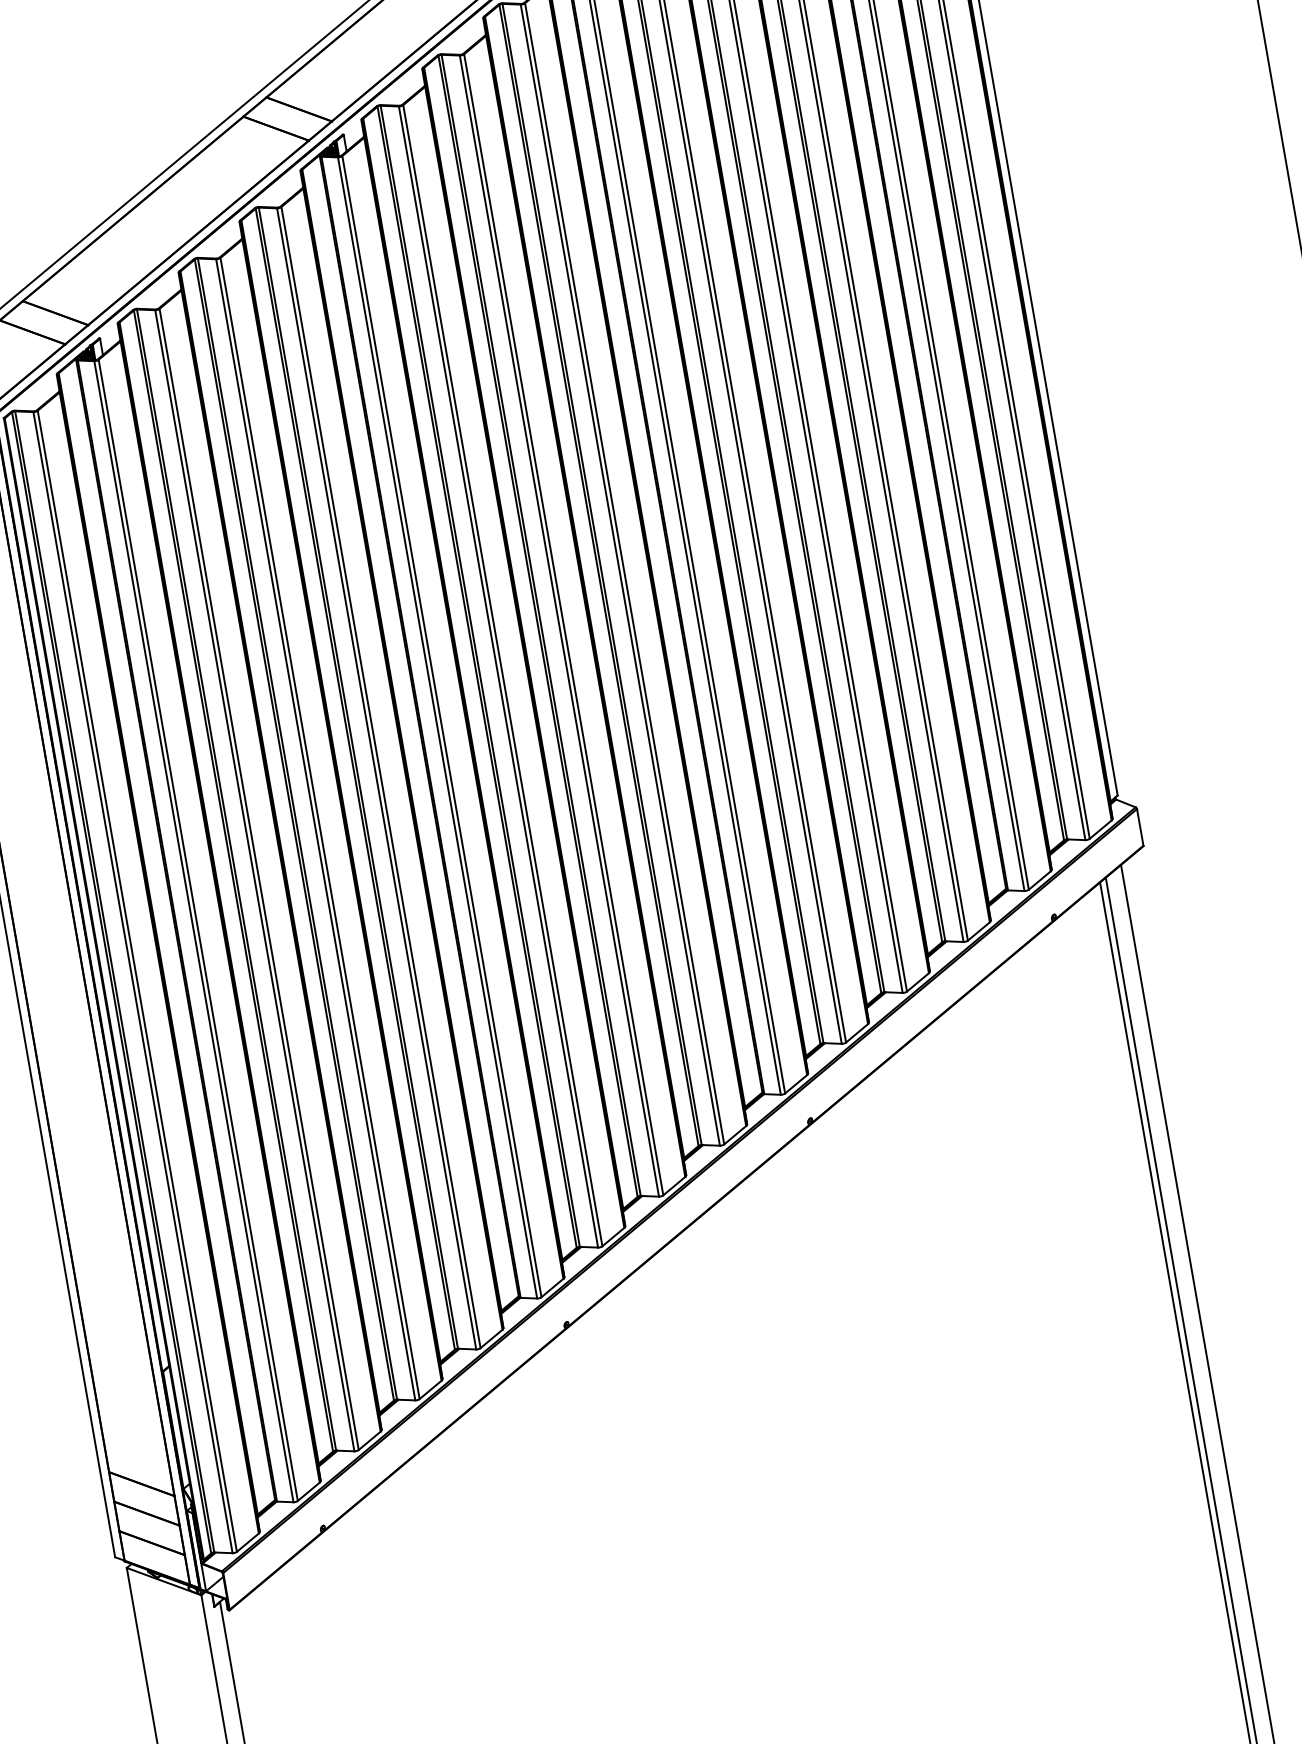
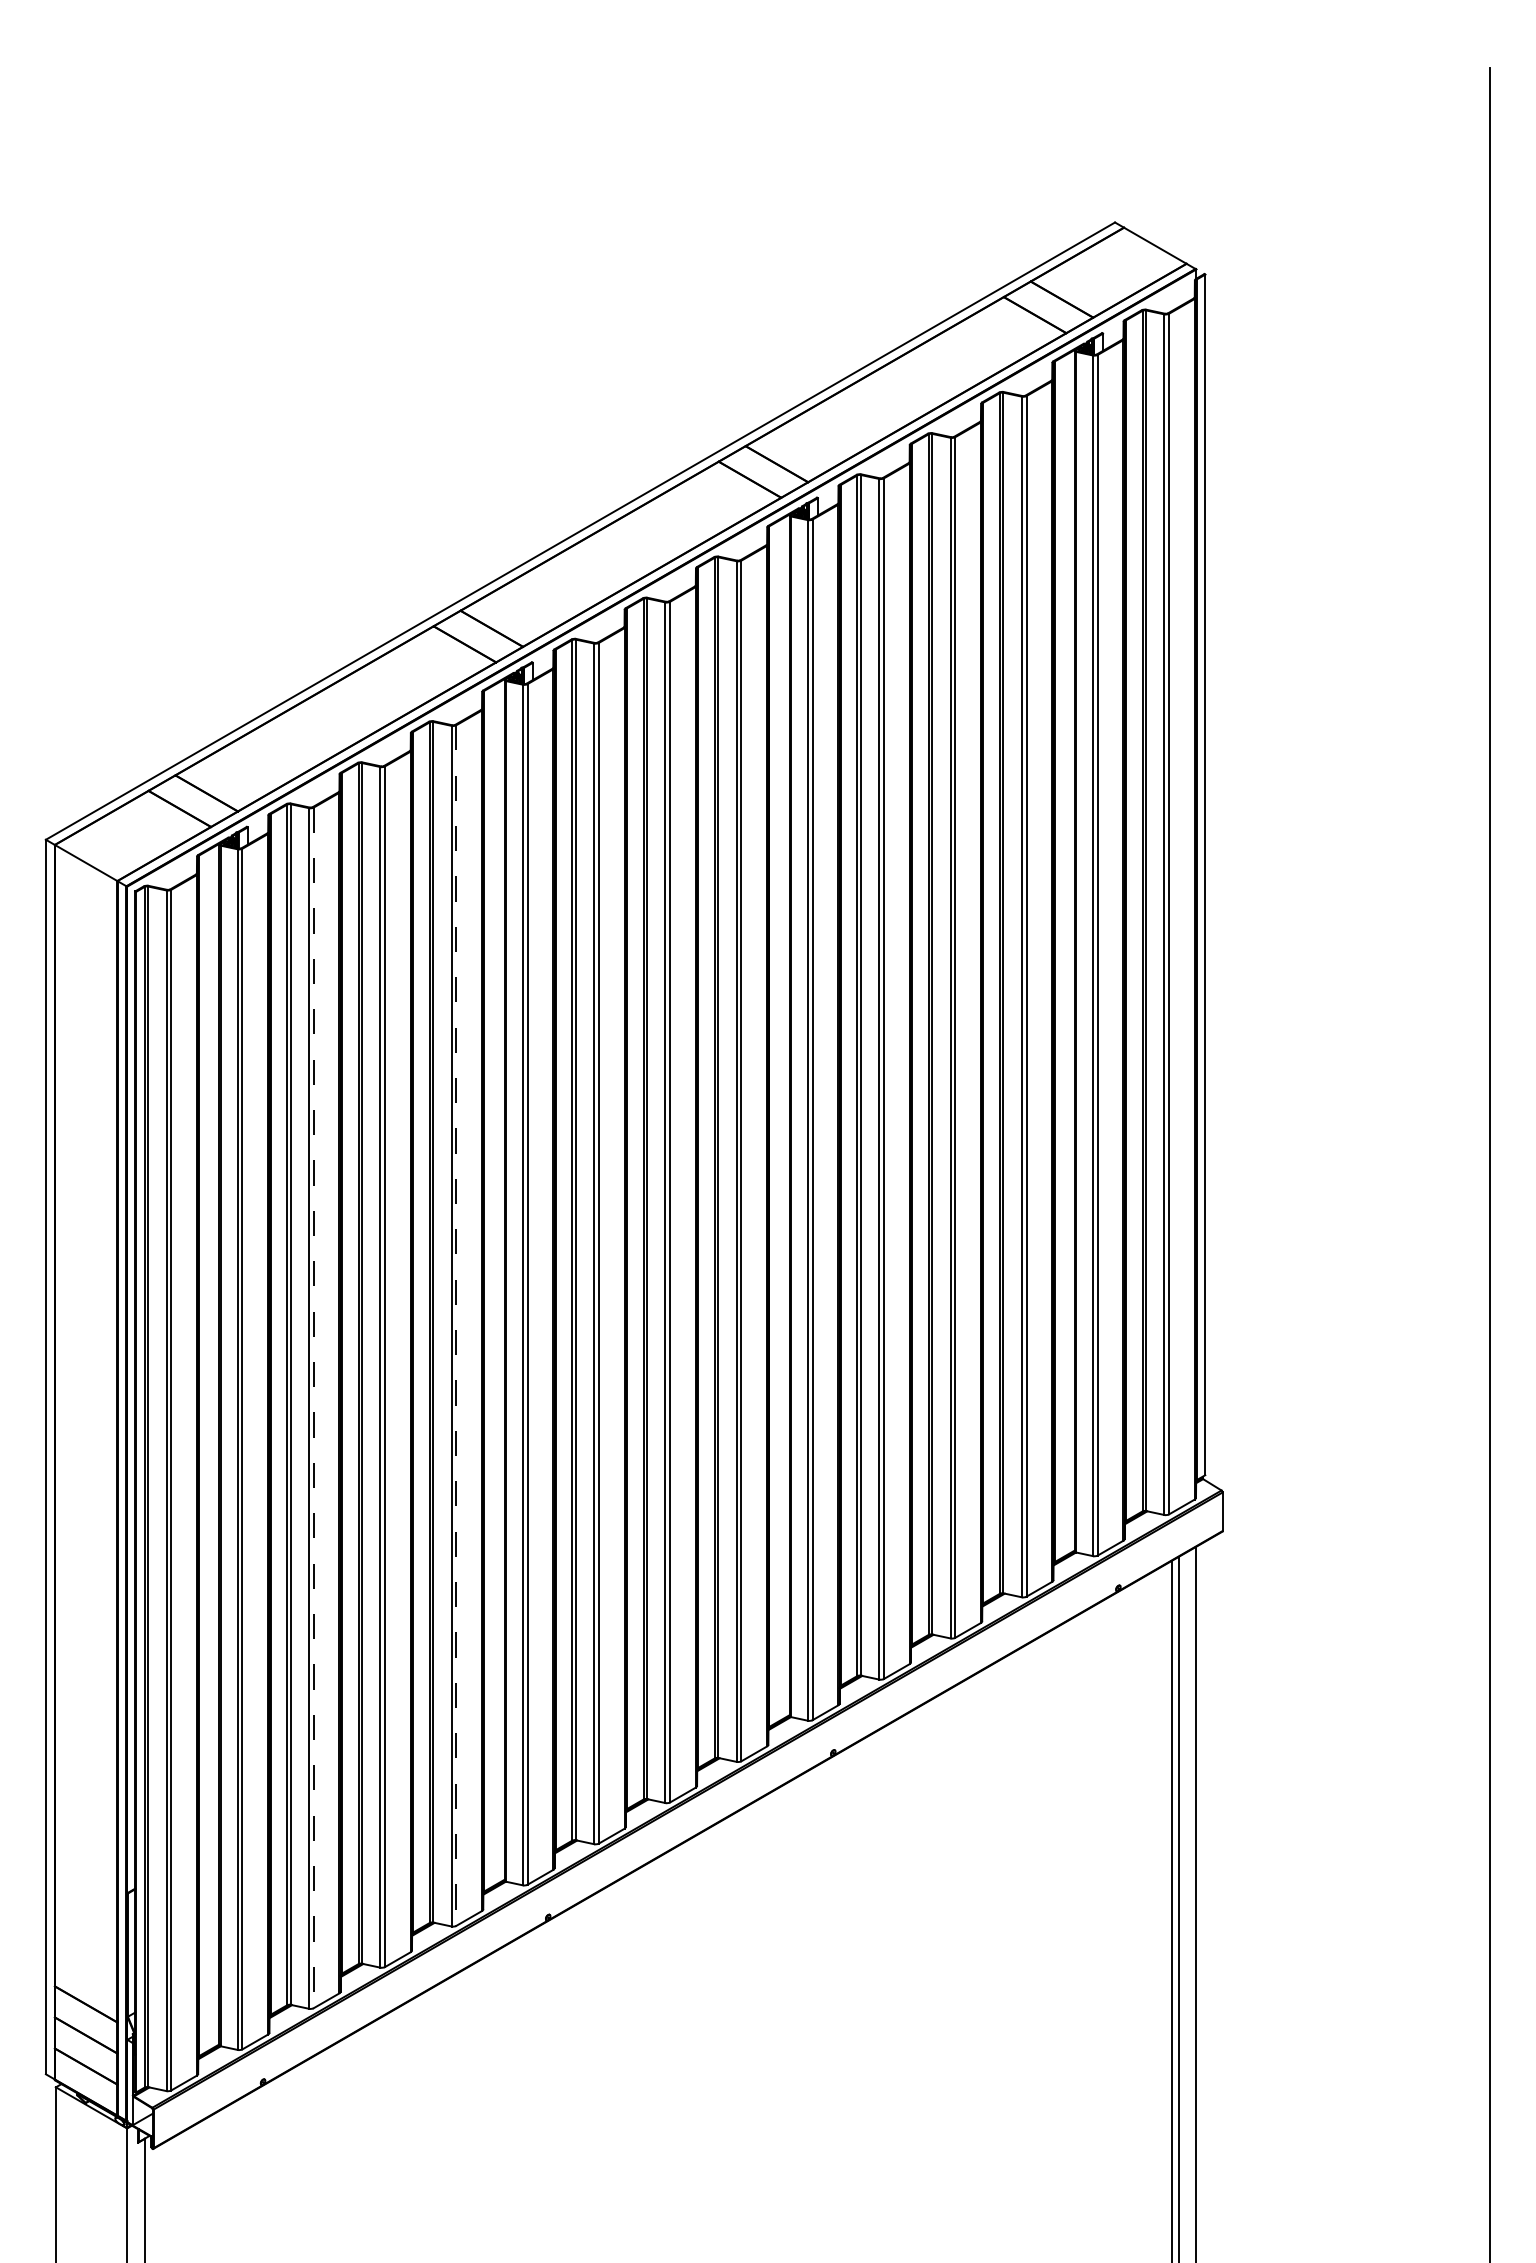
line: (381, 778) -> (456, 1326), solid -> dashed
line: (259, 880) -> (313, 1408), solid -> dashed

